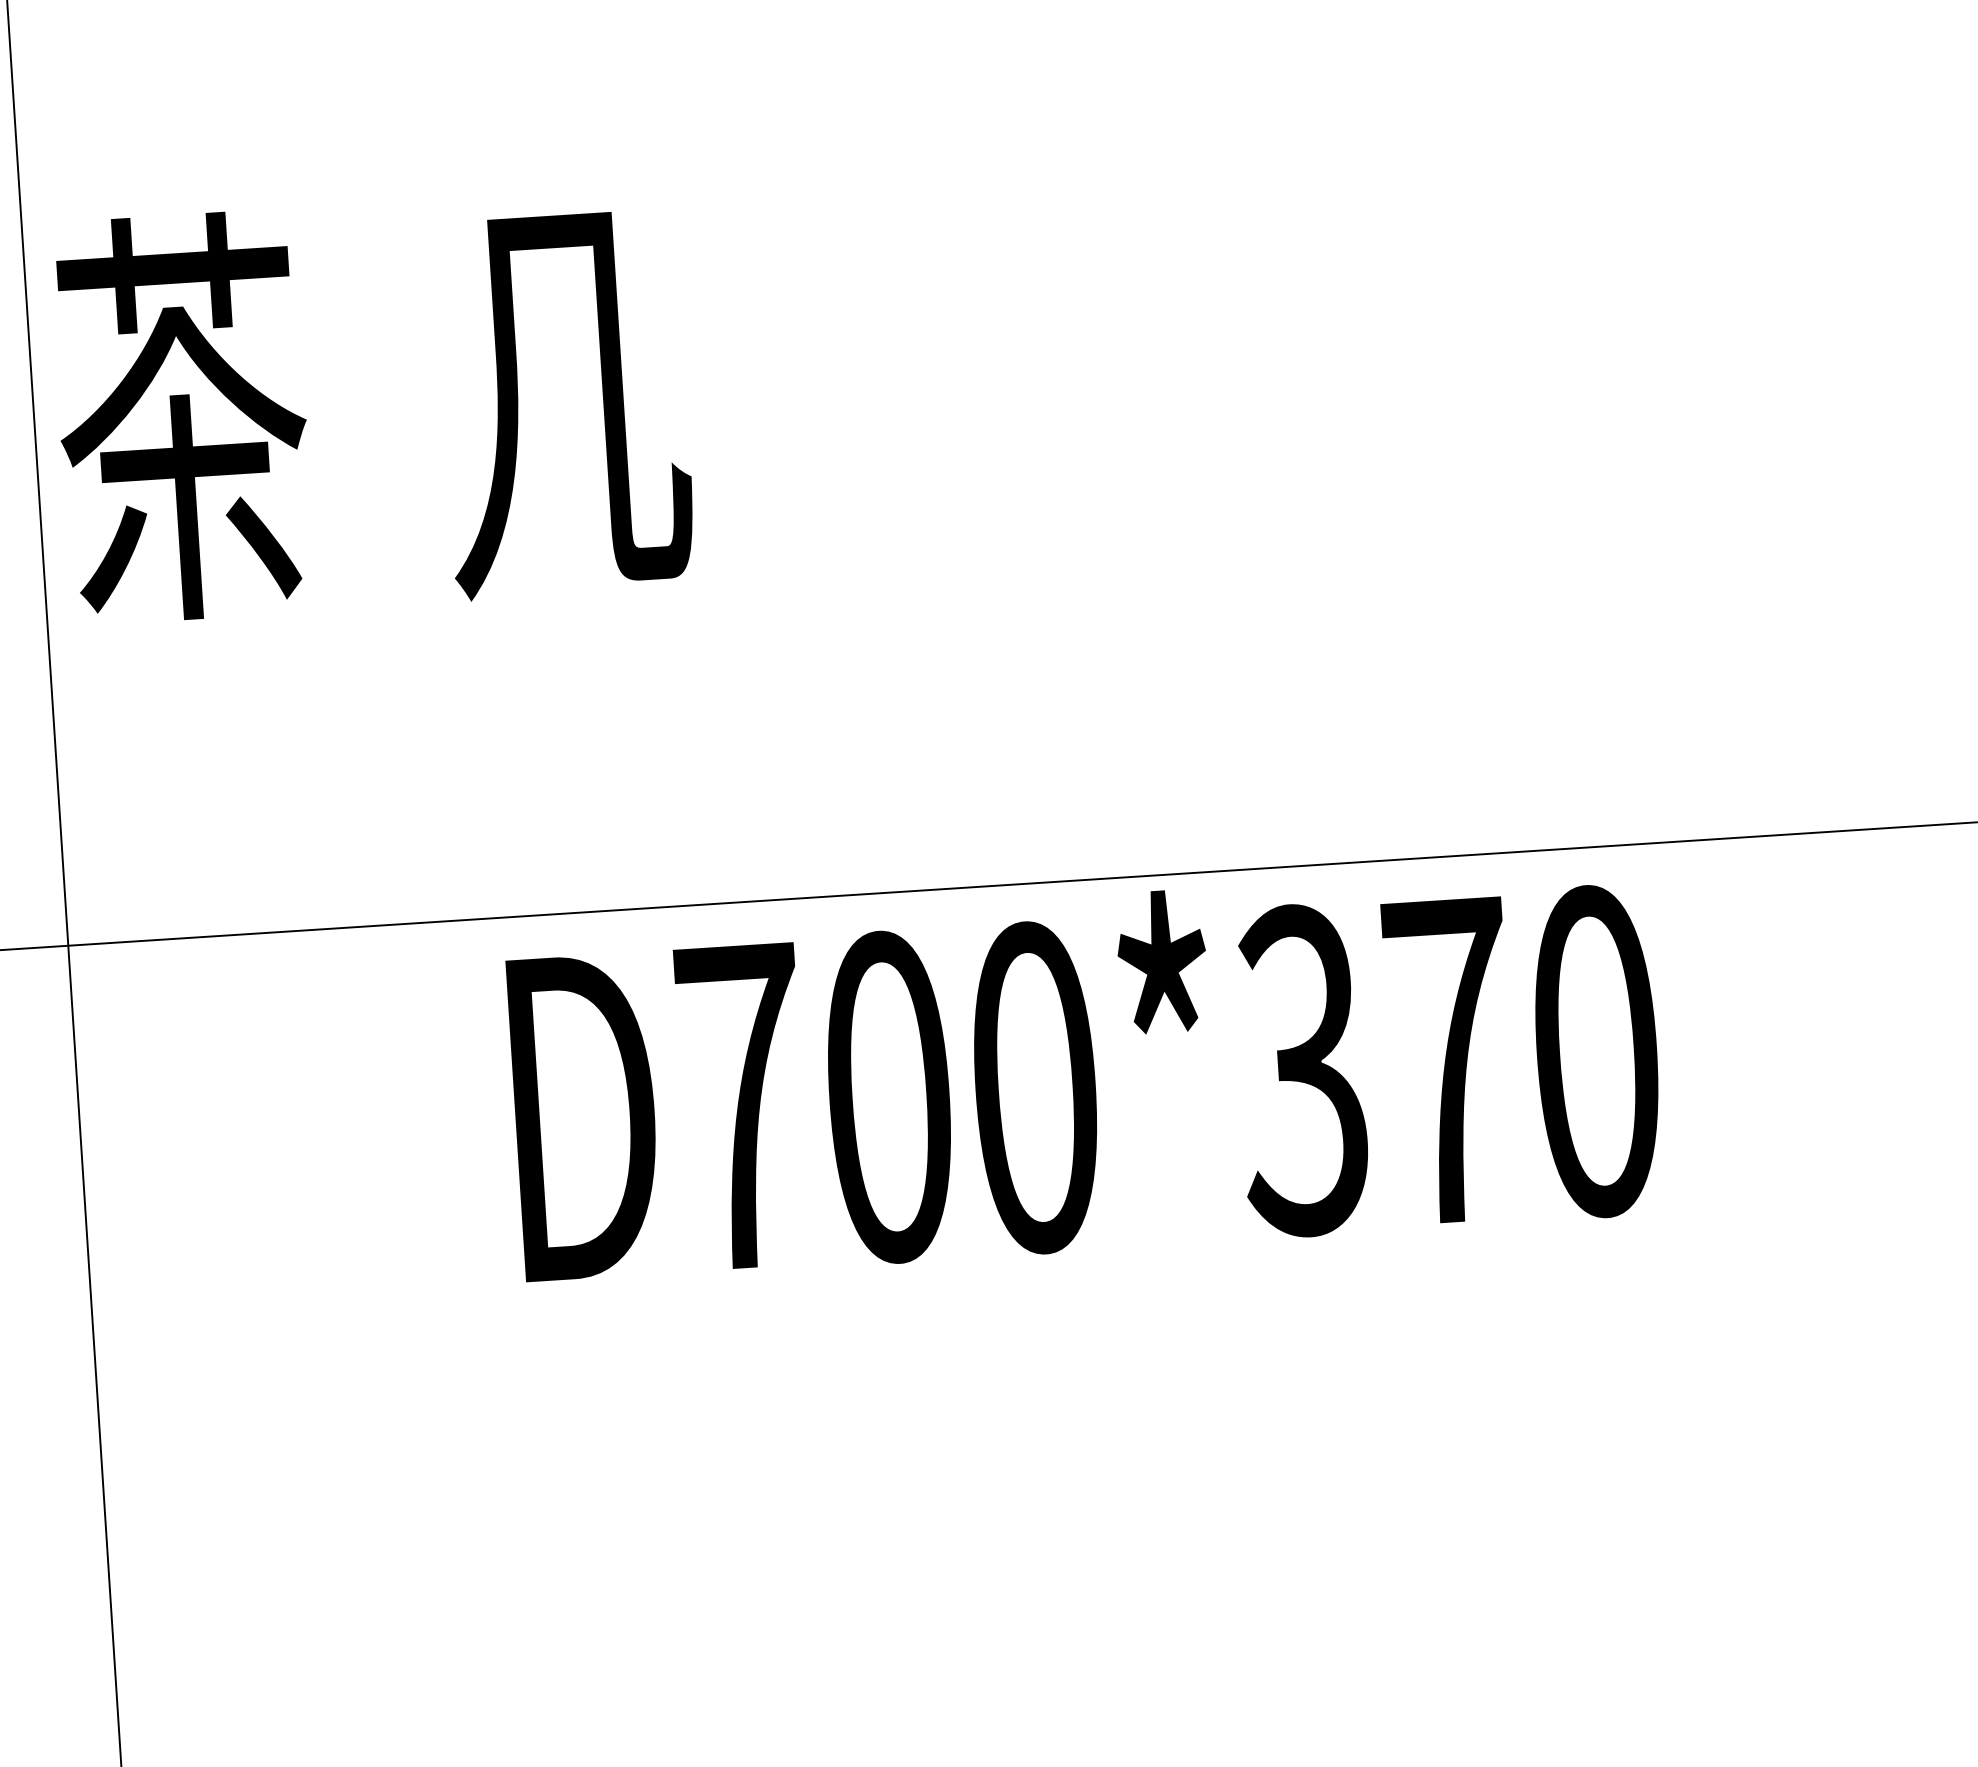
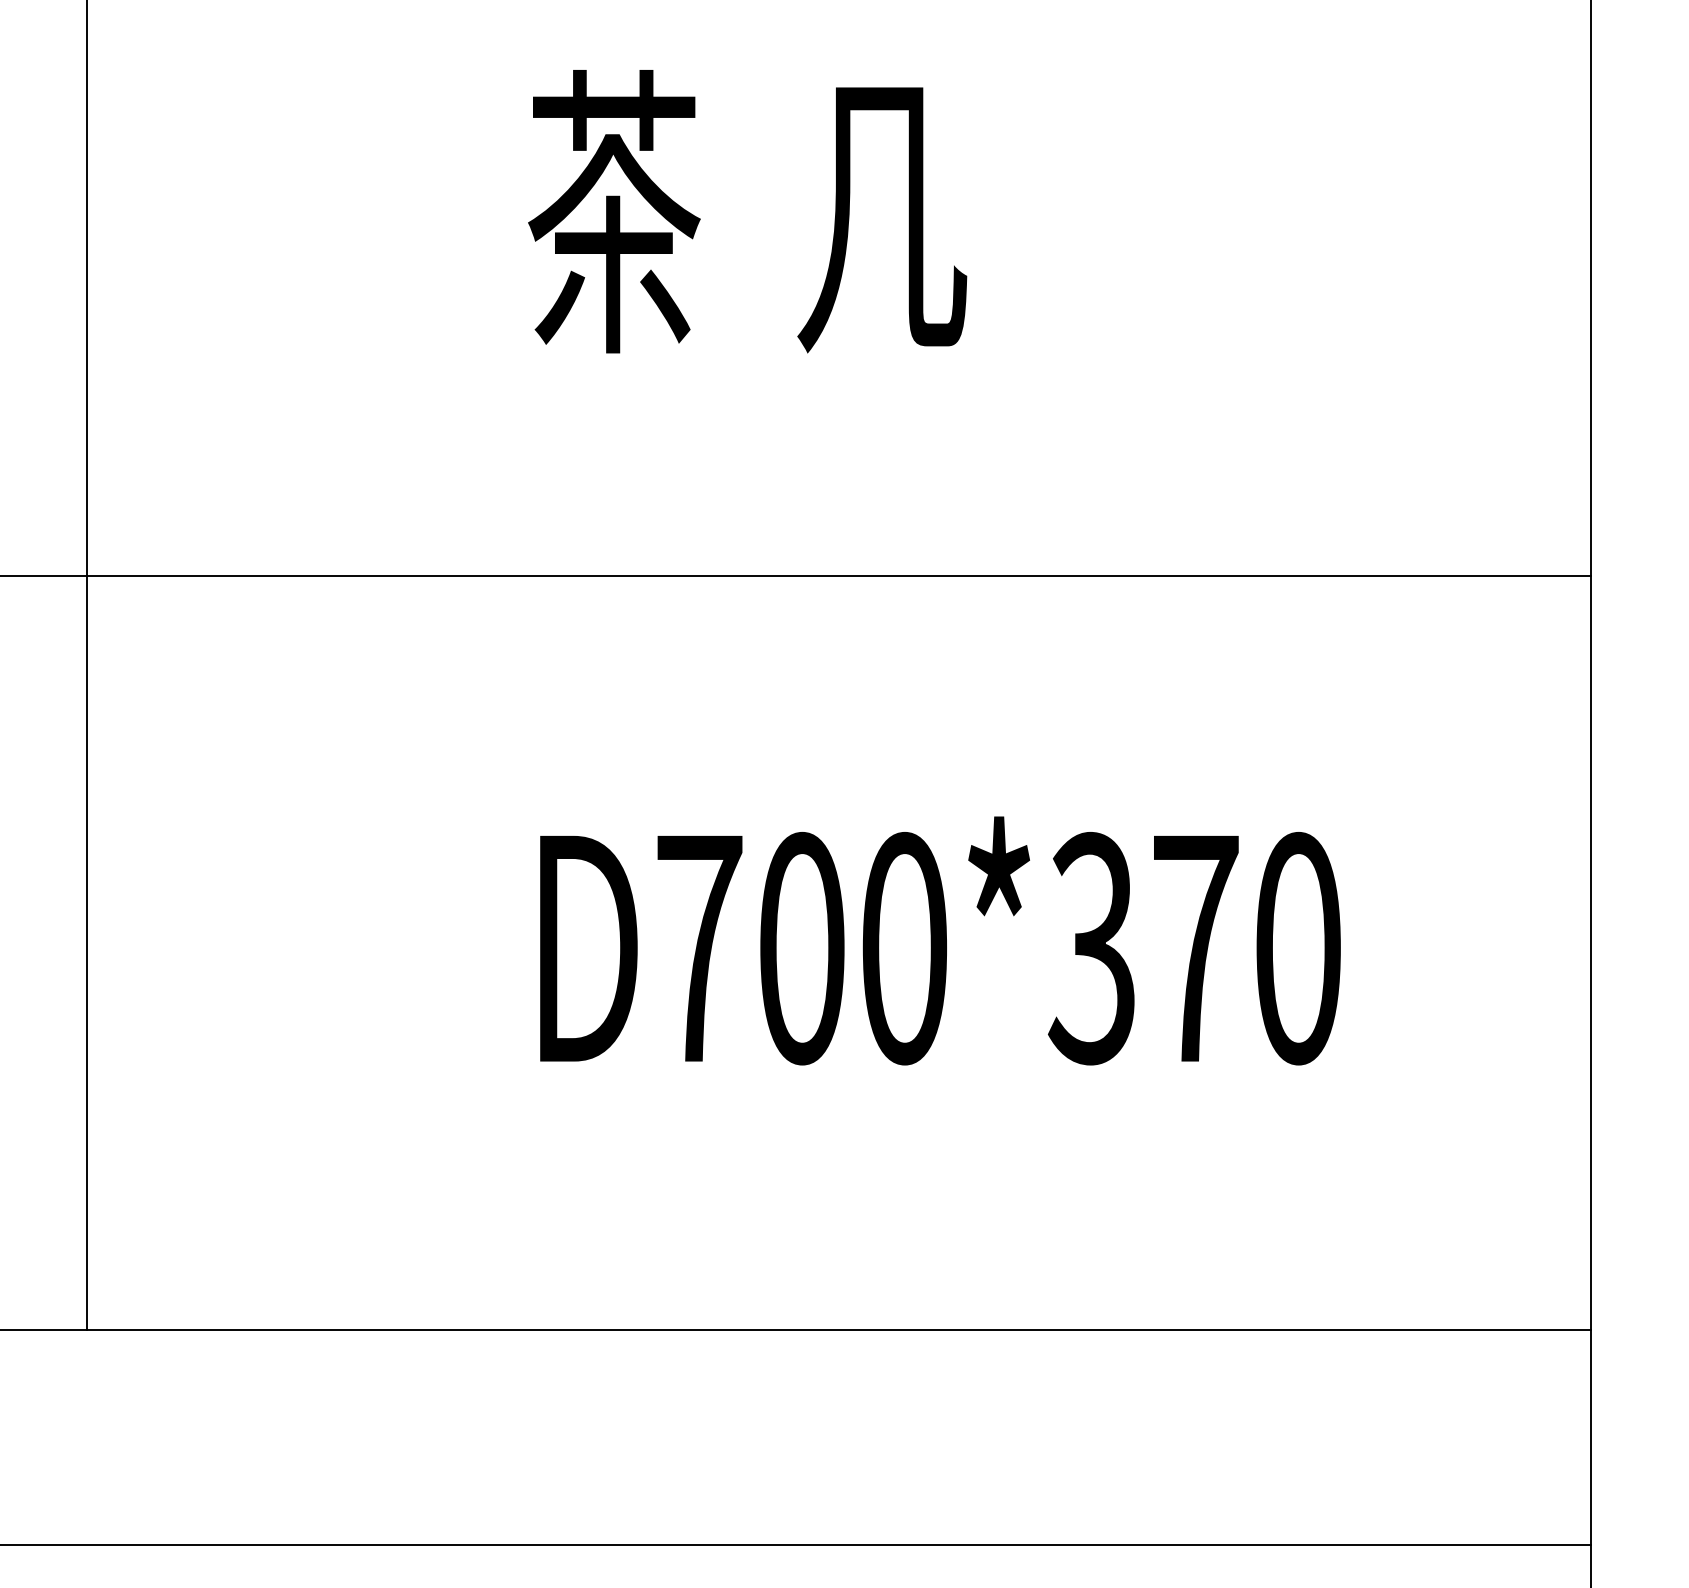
text: (372, 404) -> (747, 211), moved
text: (1085, 1072) -> (940, 940), moved

